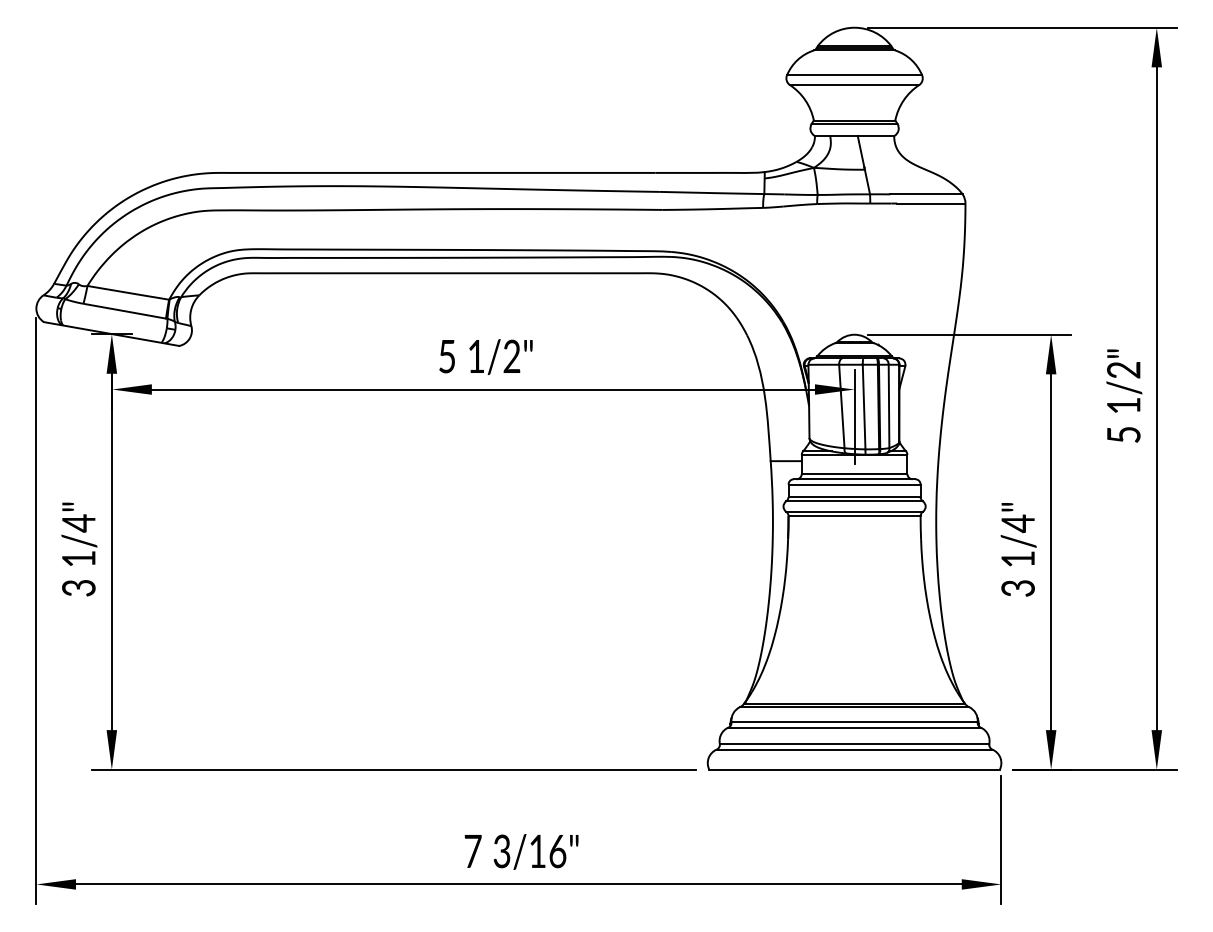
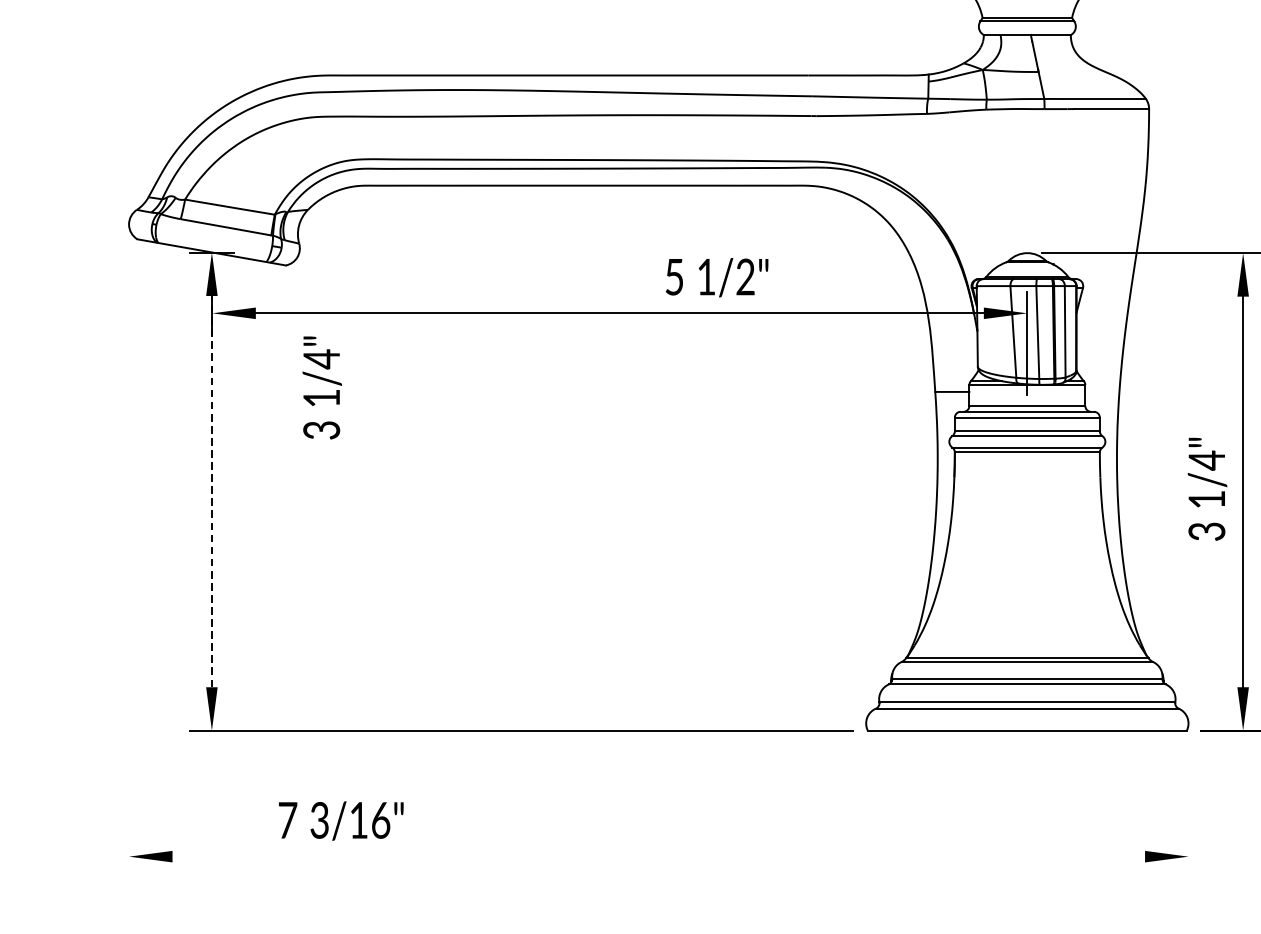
text: (485, 356) -> (716, 277), moved
text: (79, 549) -> (322, 387), moved
line: (111, 551) -> (211, 491), solid -> dashed
line: (36, 610) -> (129, 555), removed
line: (1001, 840) -> (1188, 808), removed
text: (521, 851) -> (341, 820), moved
line: (518, 884) -> (658, 856), removed

